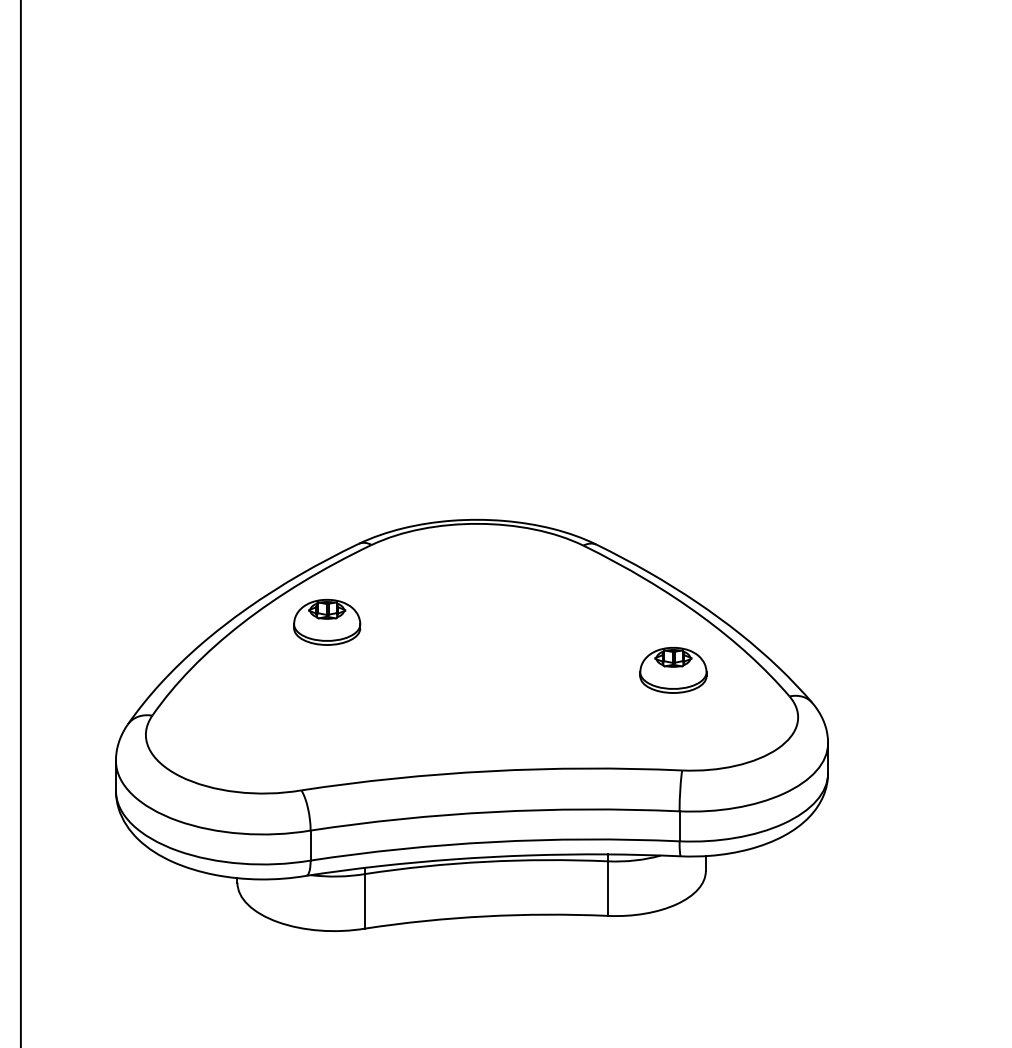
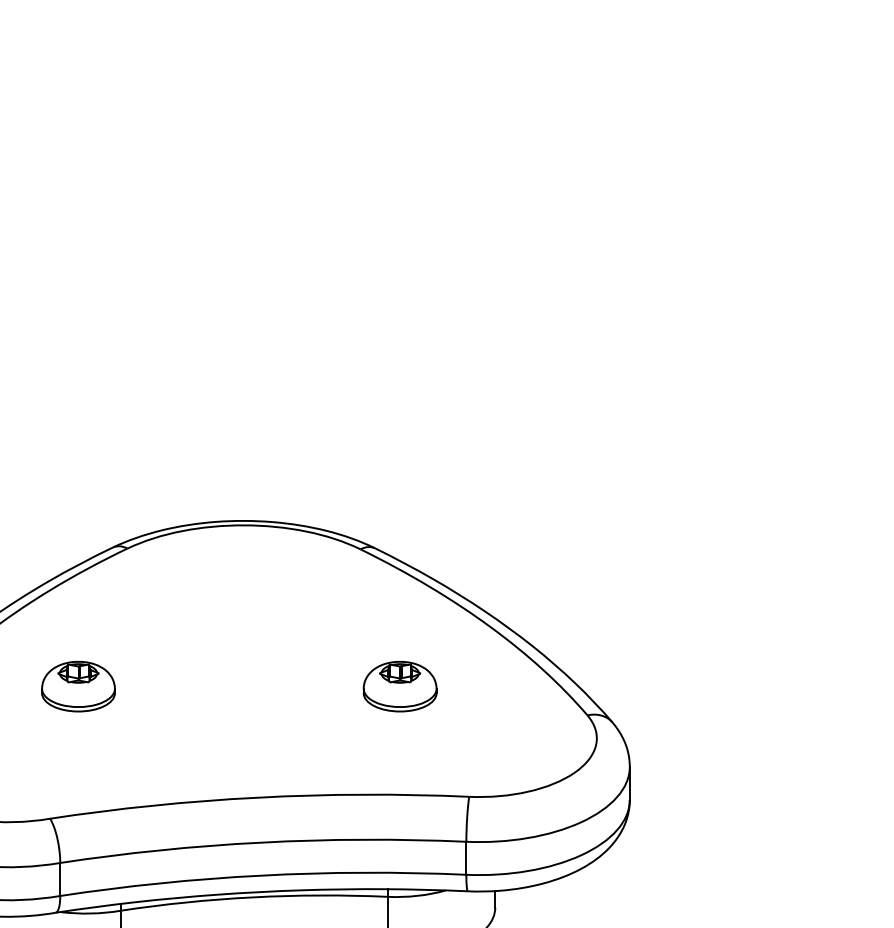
part: (327, 622) -> (78, 686), moved
part: (673, 670) -> (400, 686), moved

